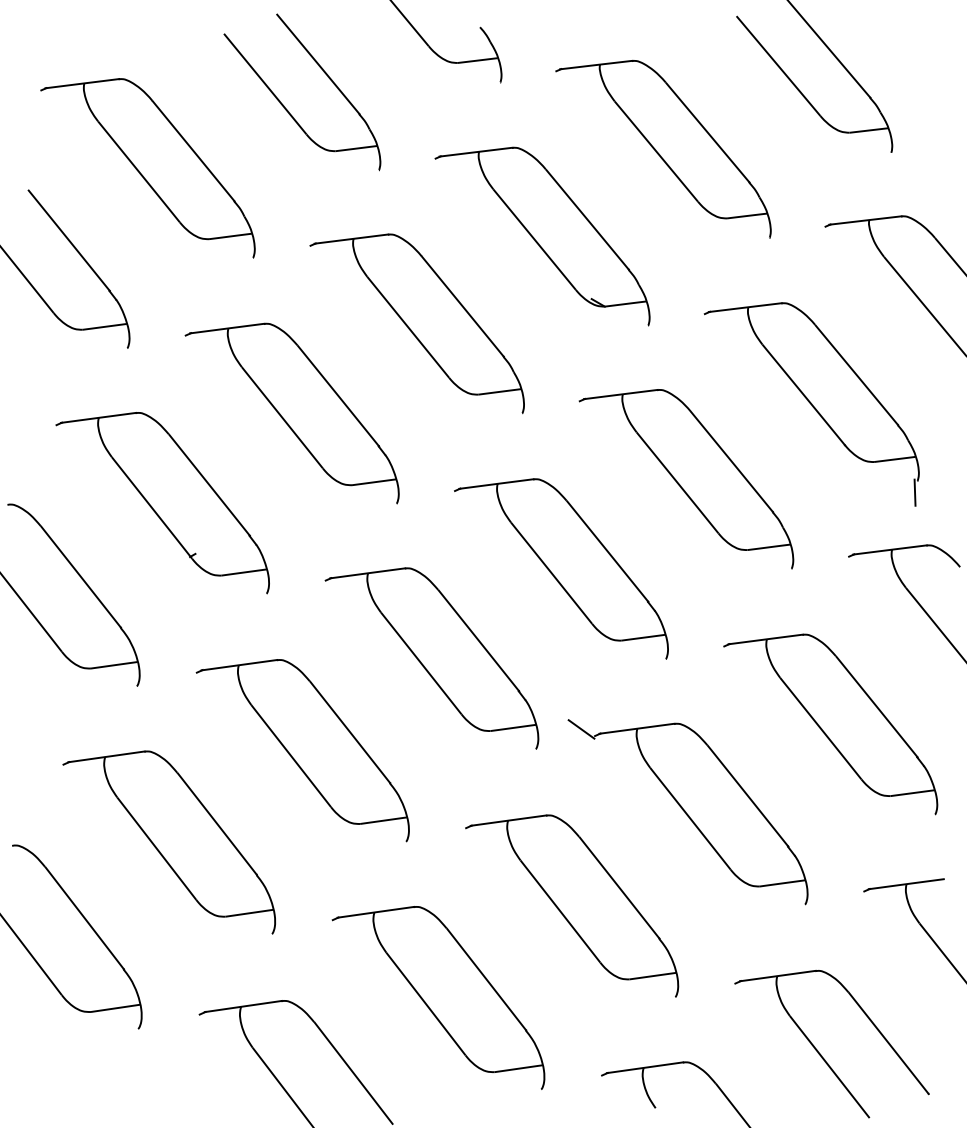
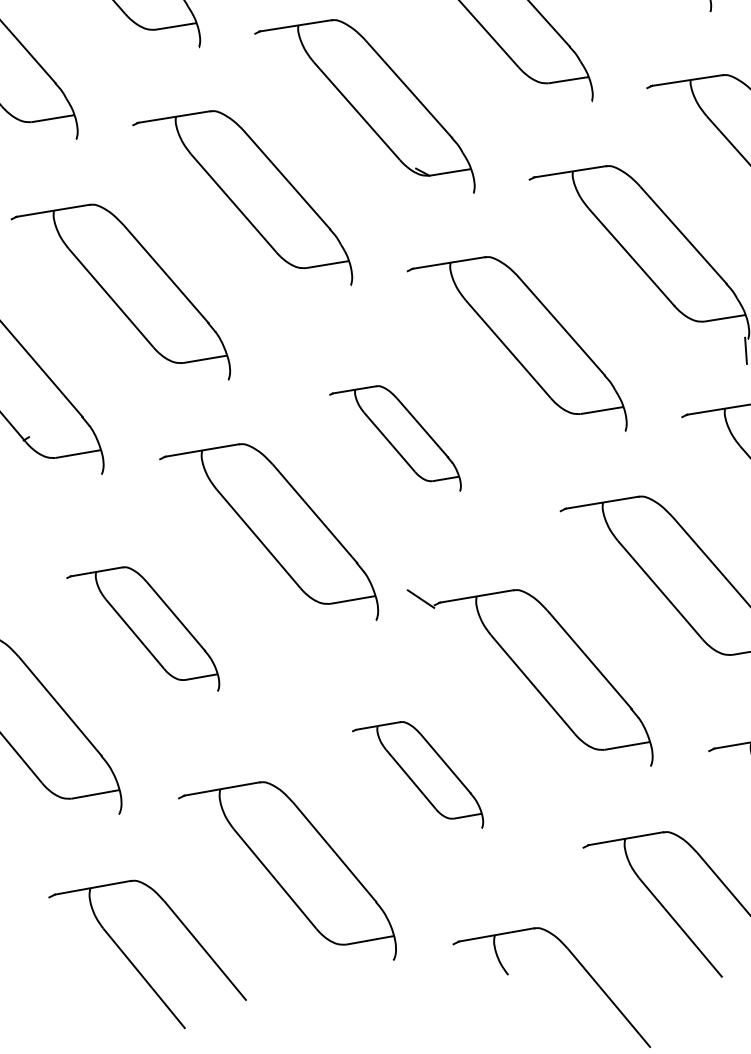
part: (561, 568) -> (395, 438), size x0.6
part: (302, 750) -> (142, 629), size x0.7
part: (572, 905) -> (418, 775), size x0.6

